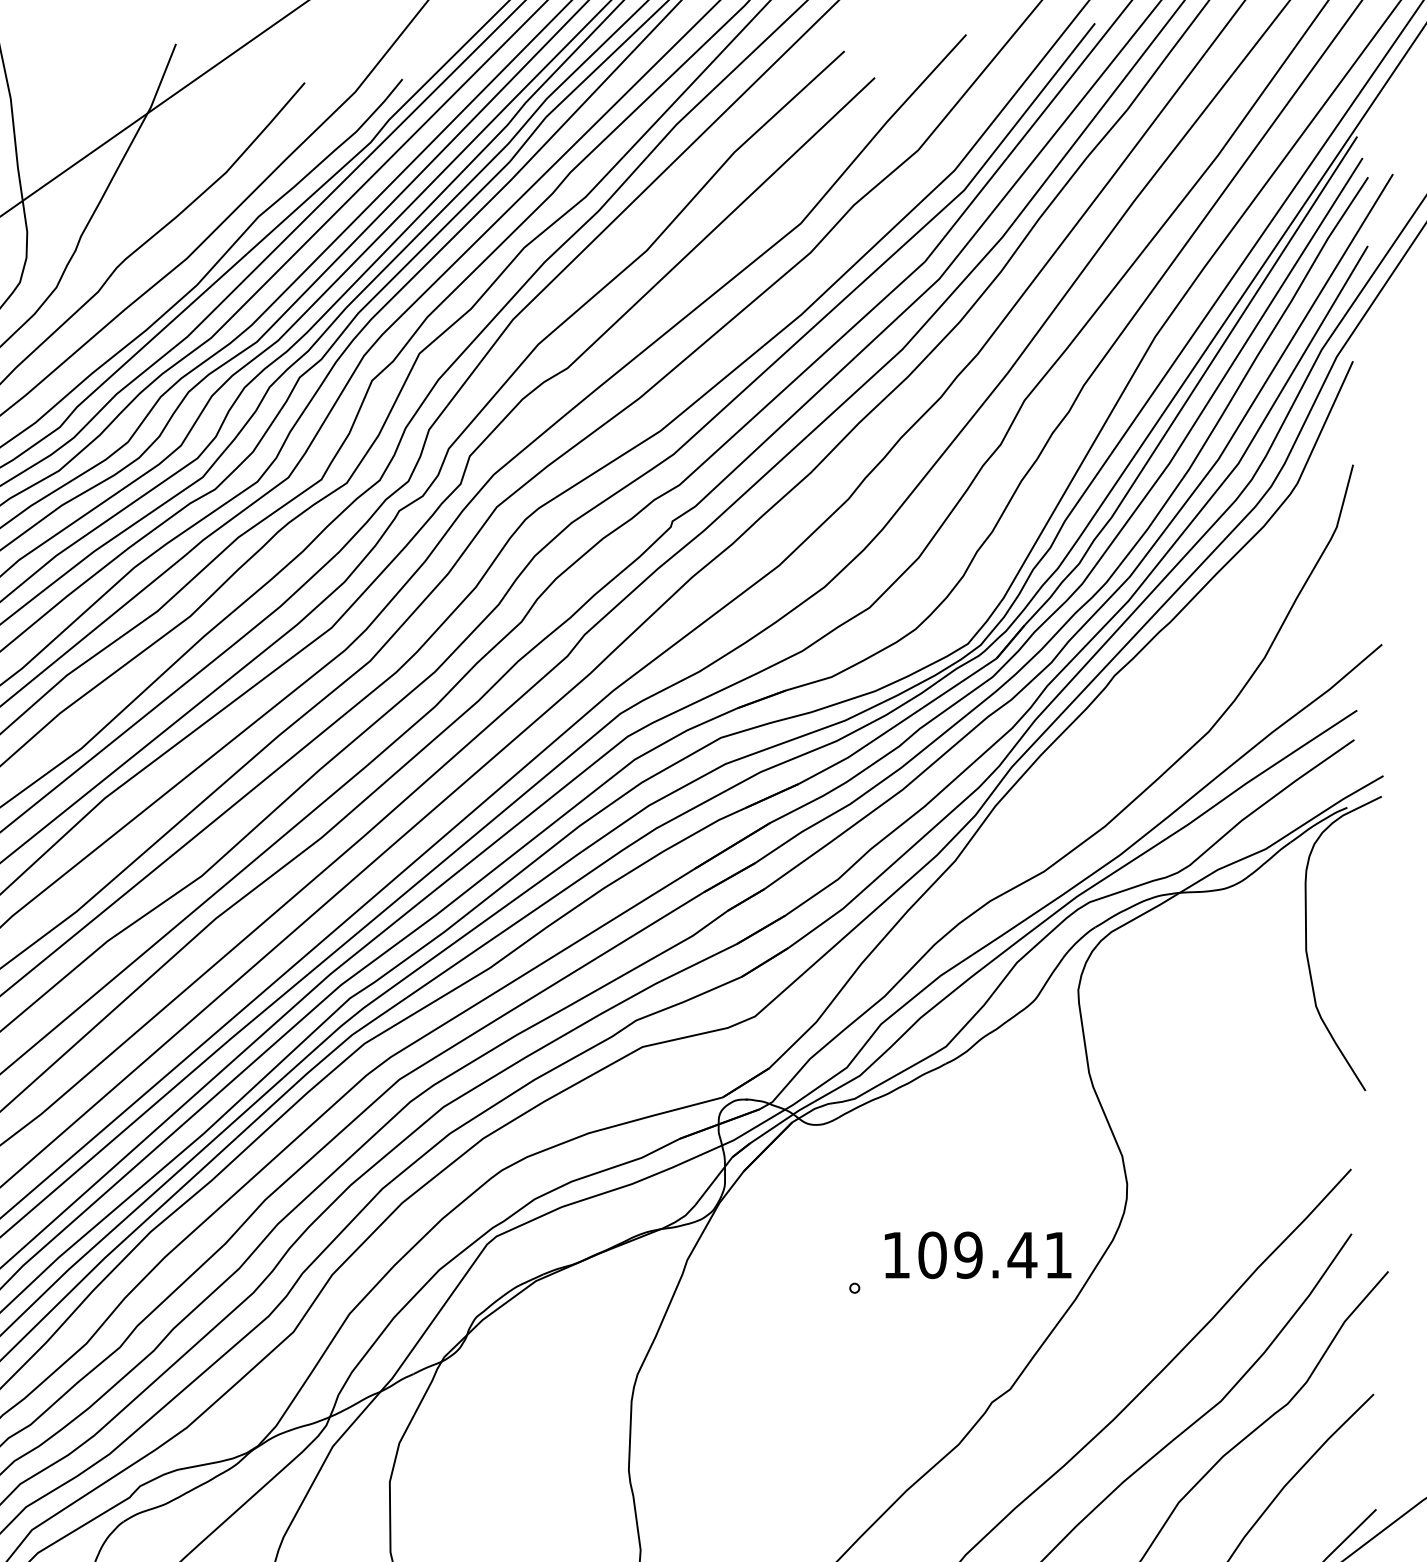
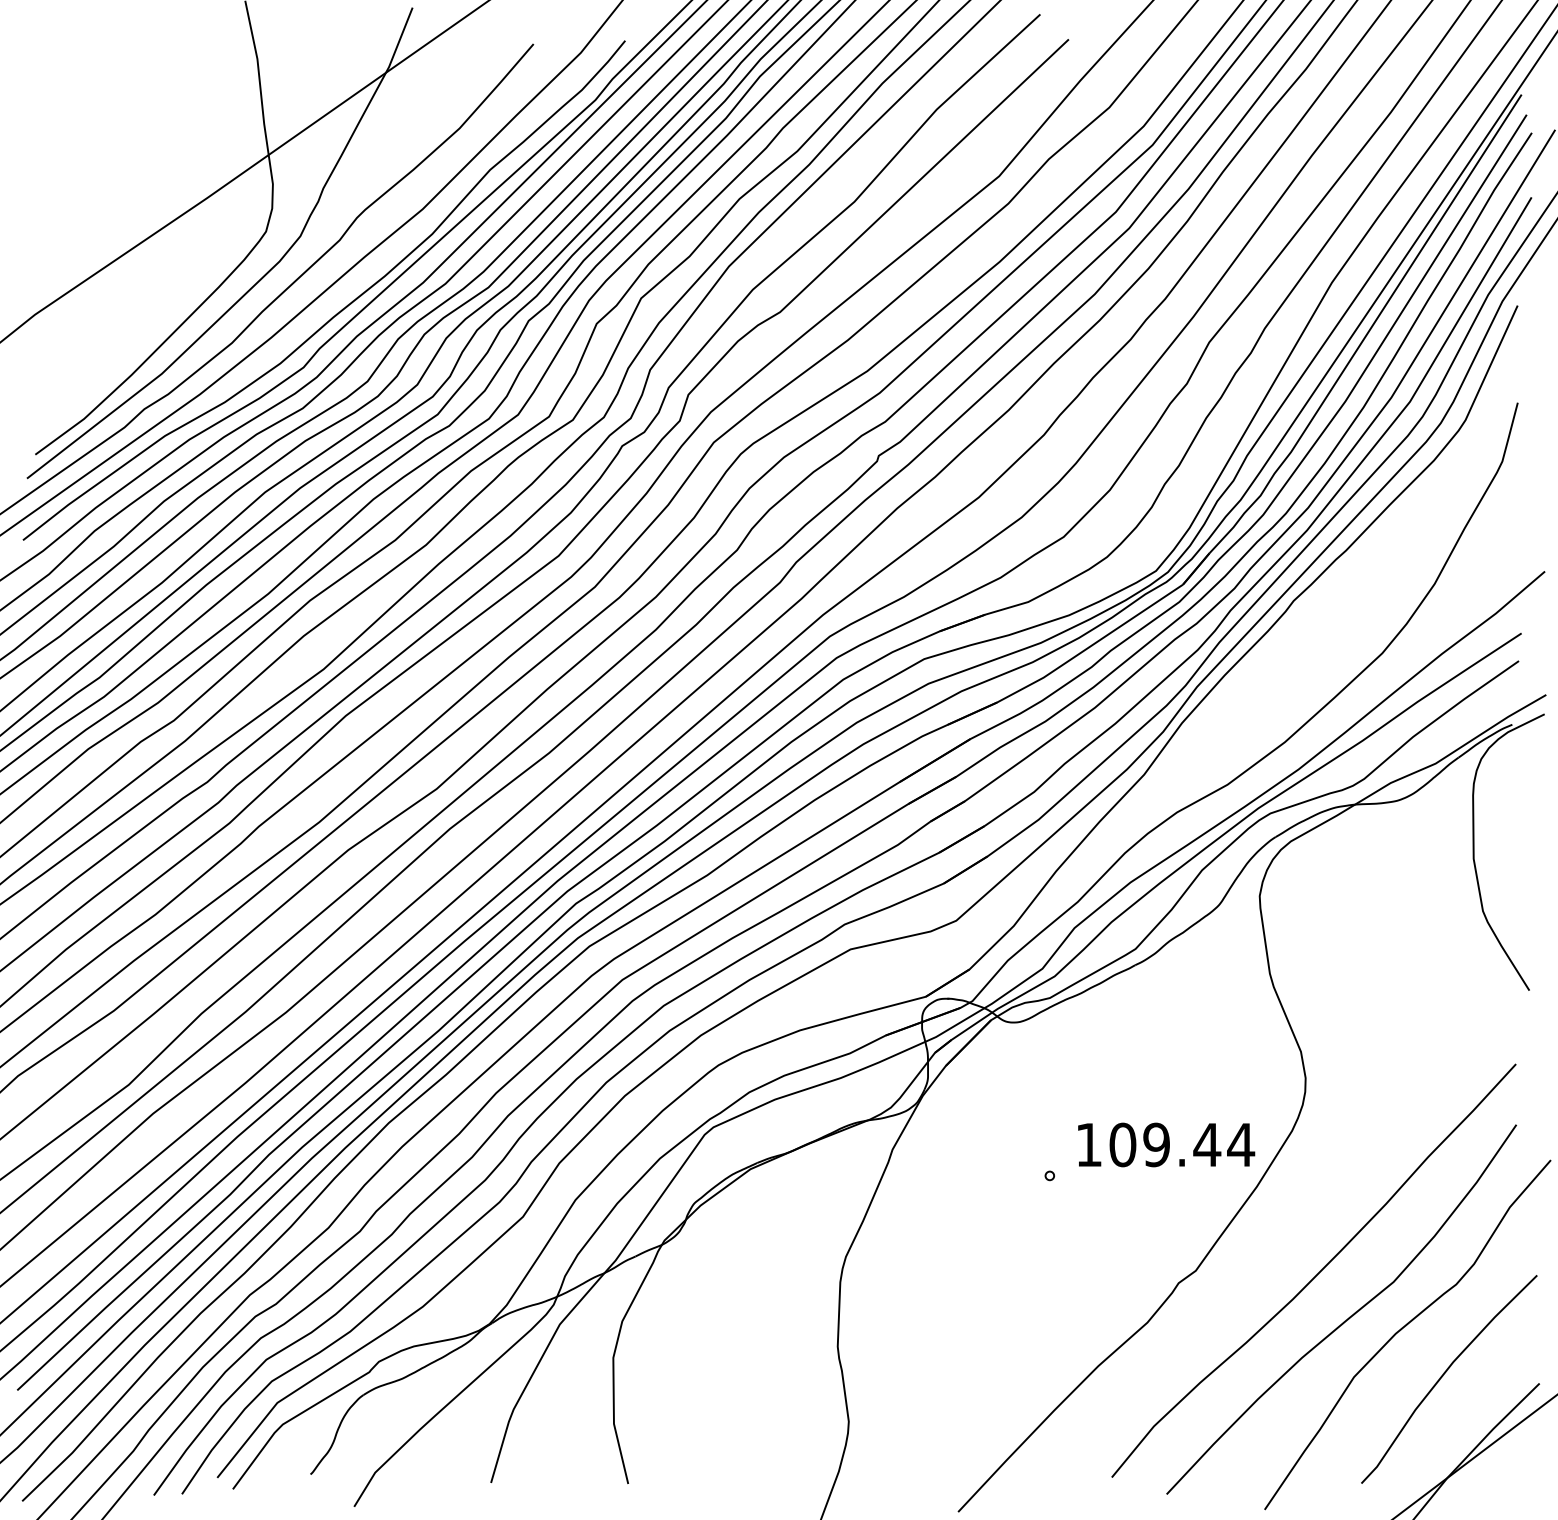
text: (1058, 1254) -> (1241, 1144), 109.41 -> 109.44

